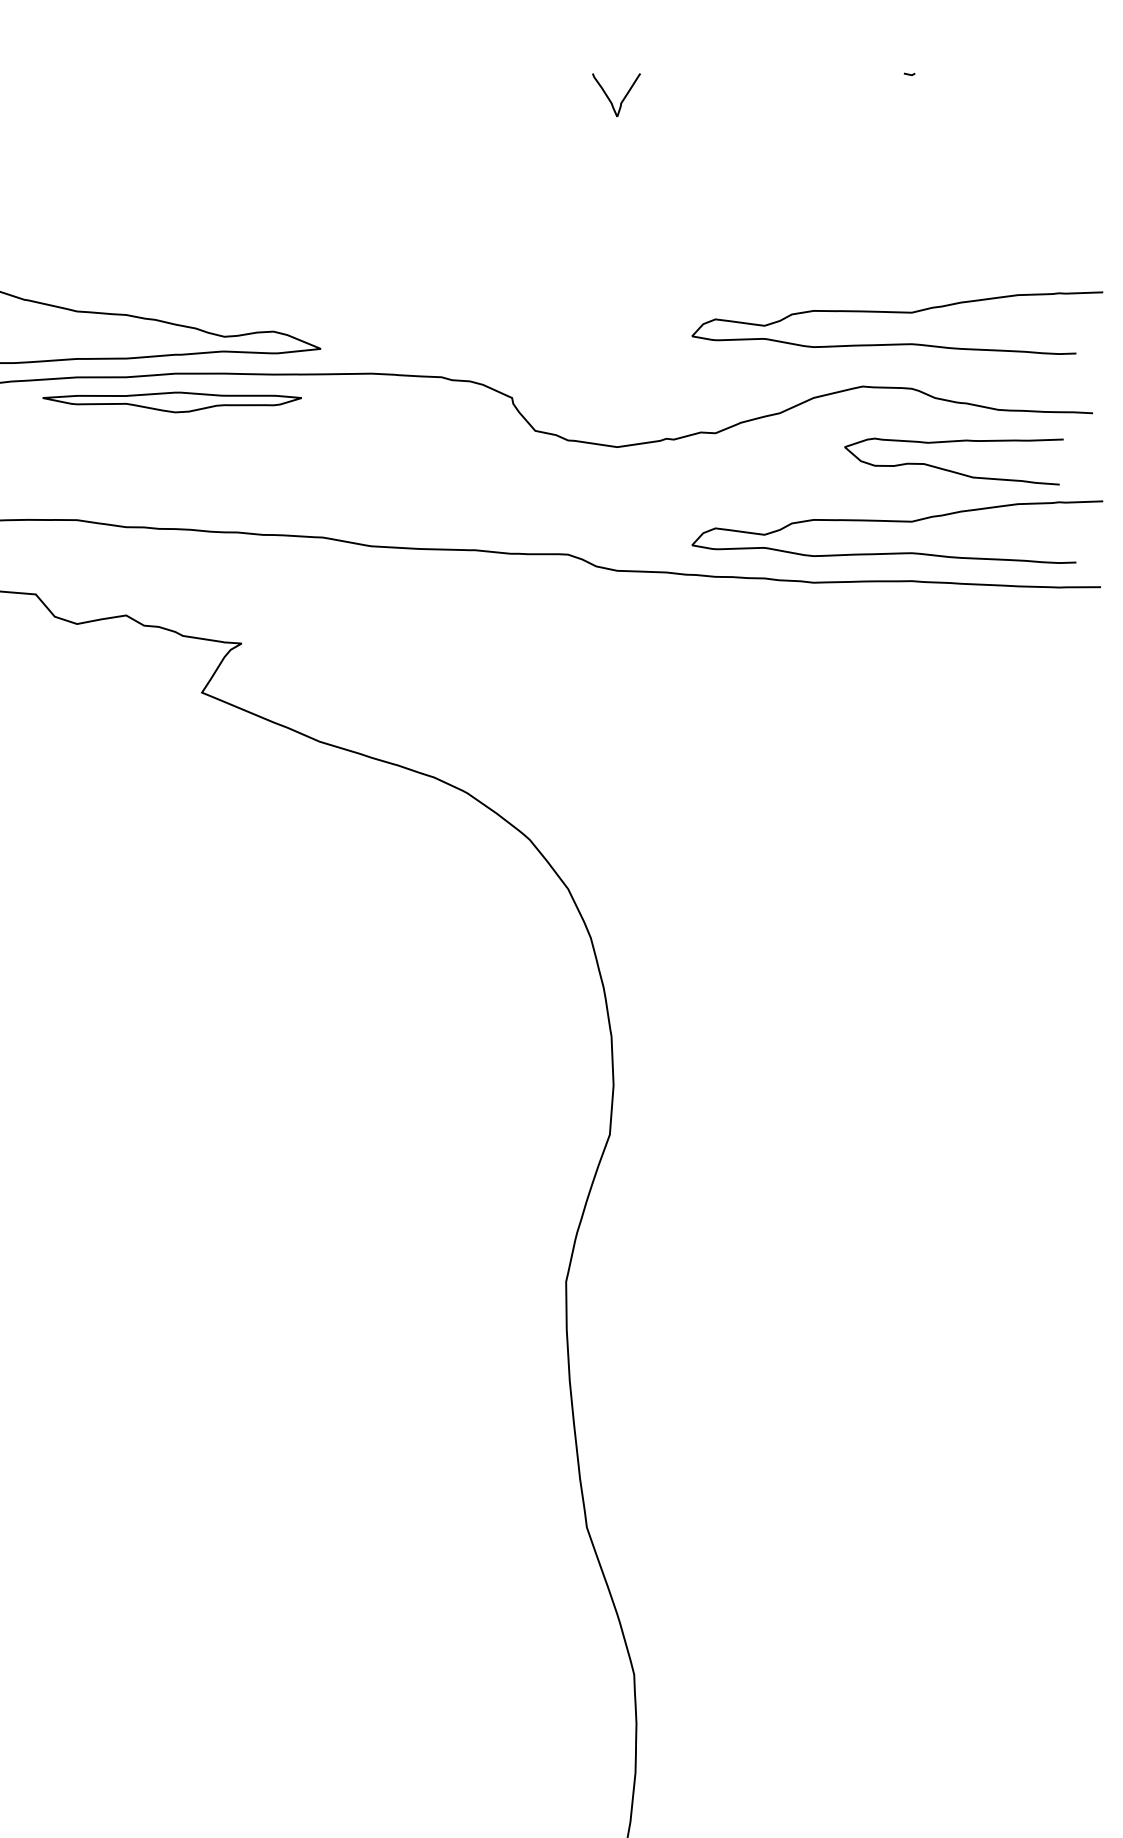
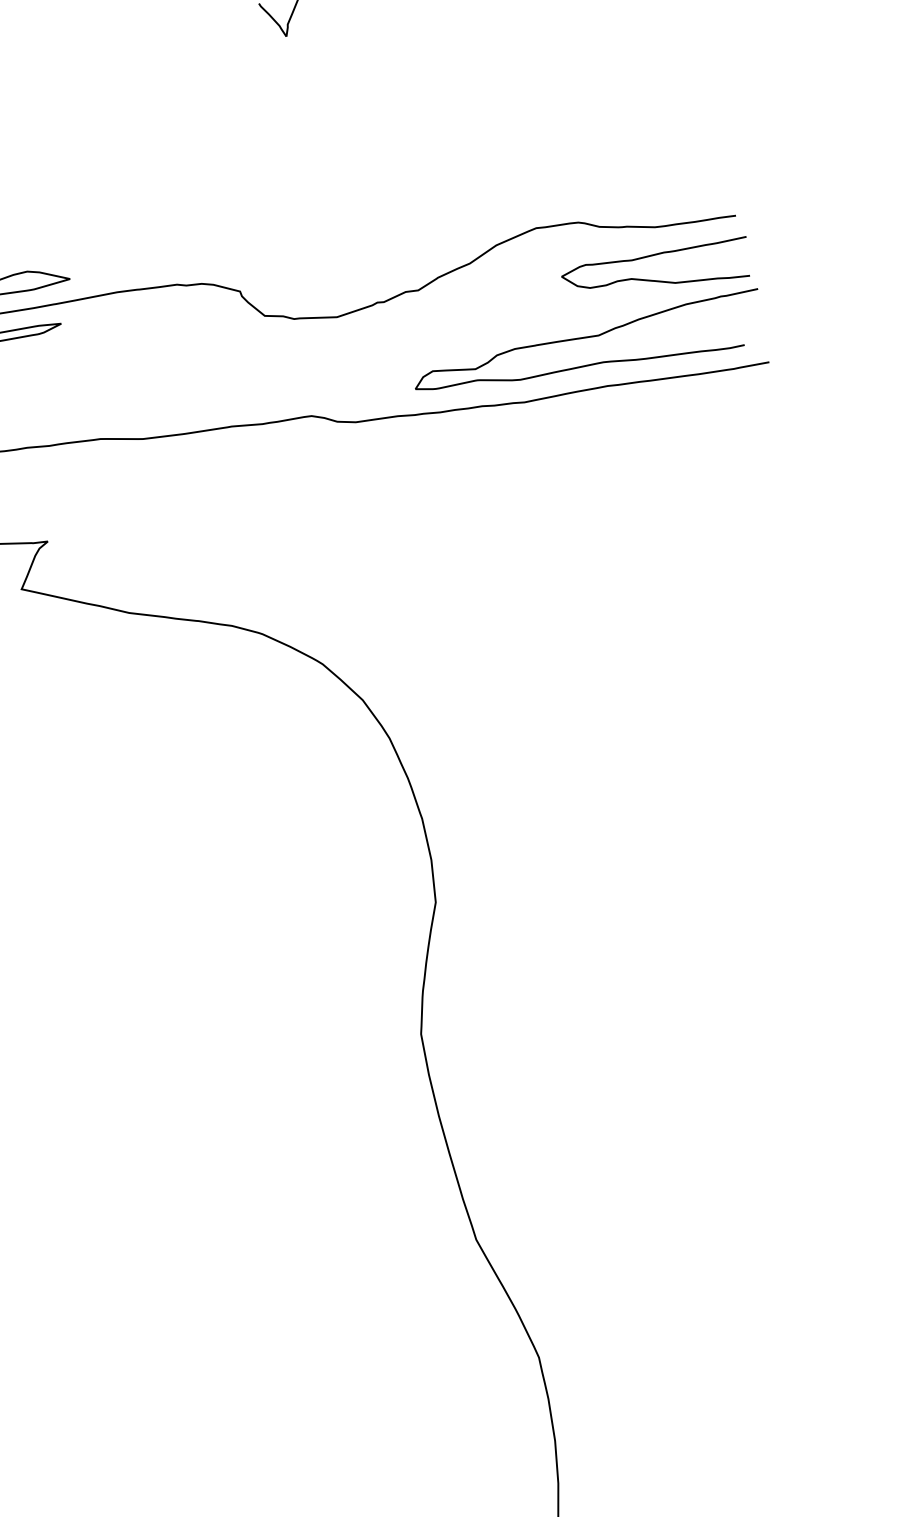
curve: (897, 313) -> (554, 160), removed
curve: (952, 470) -> (656, 280), moved

